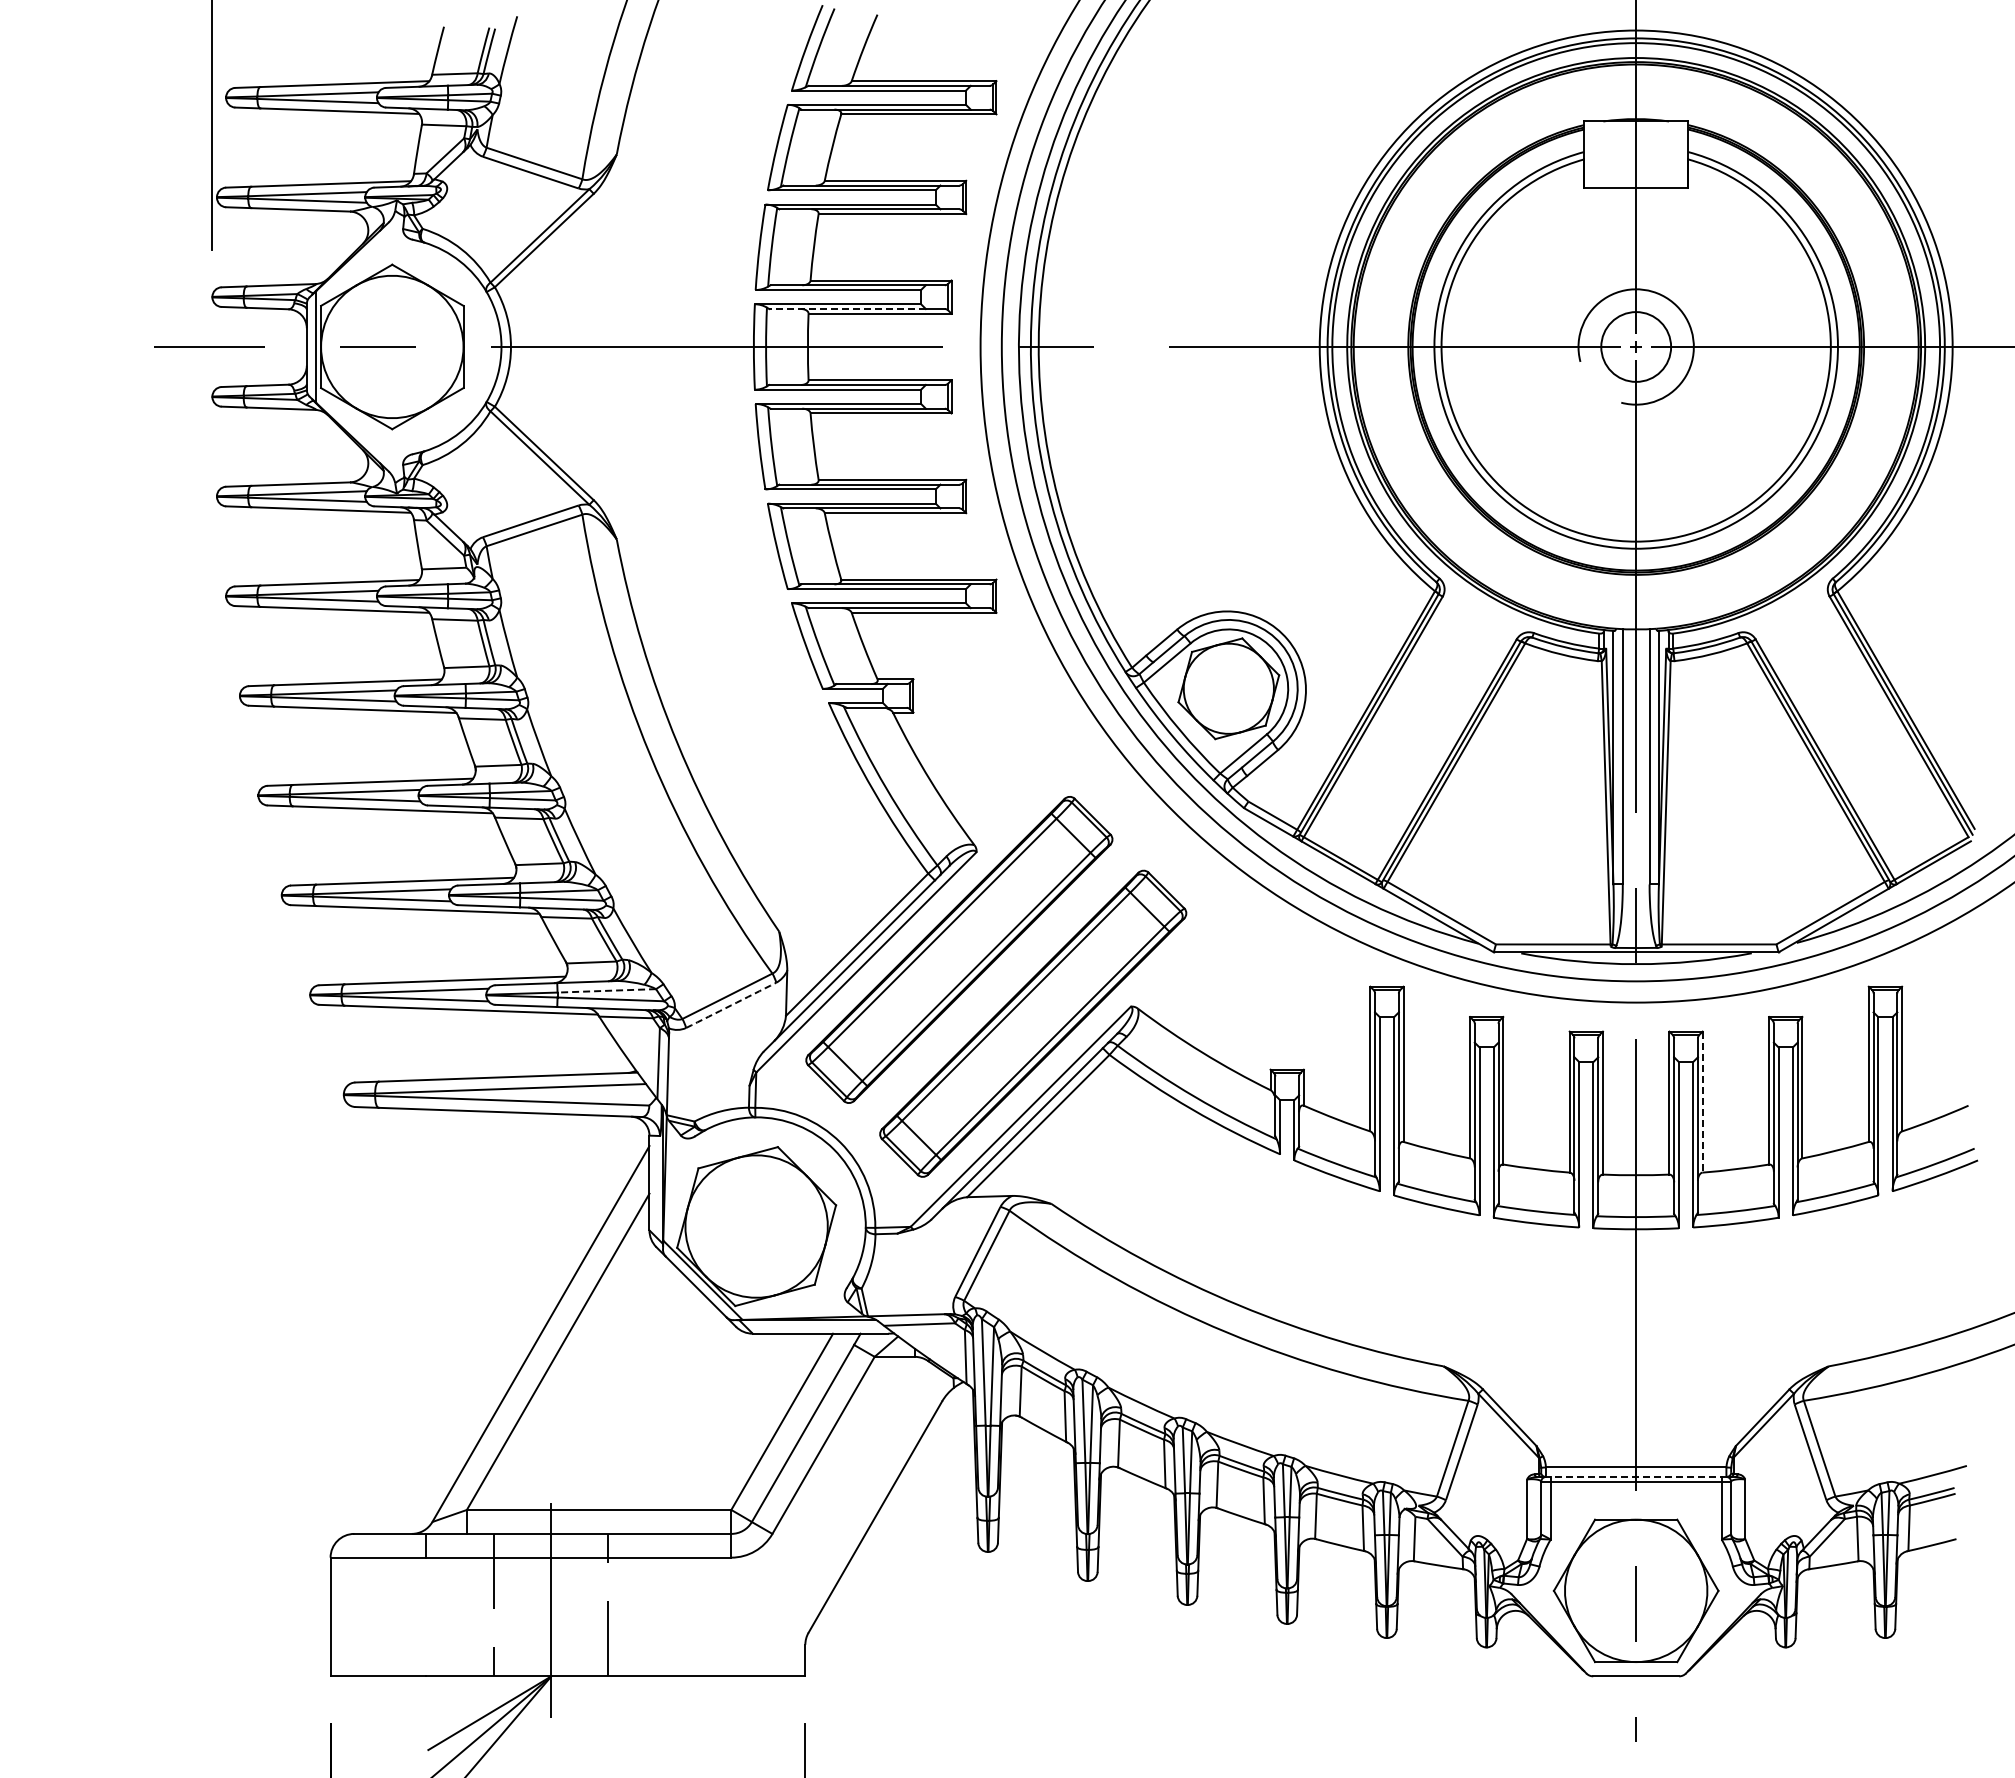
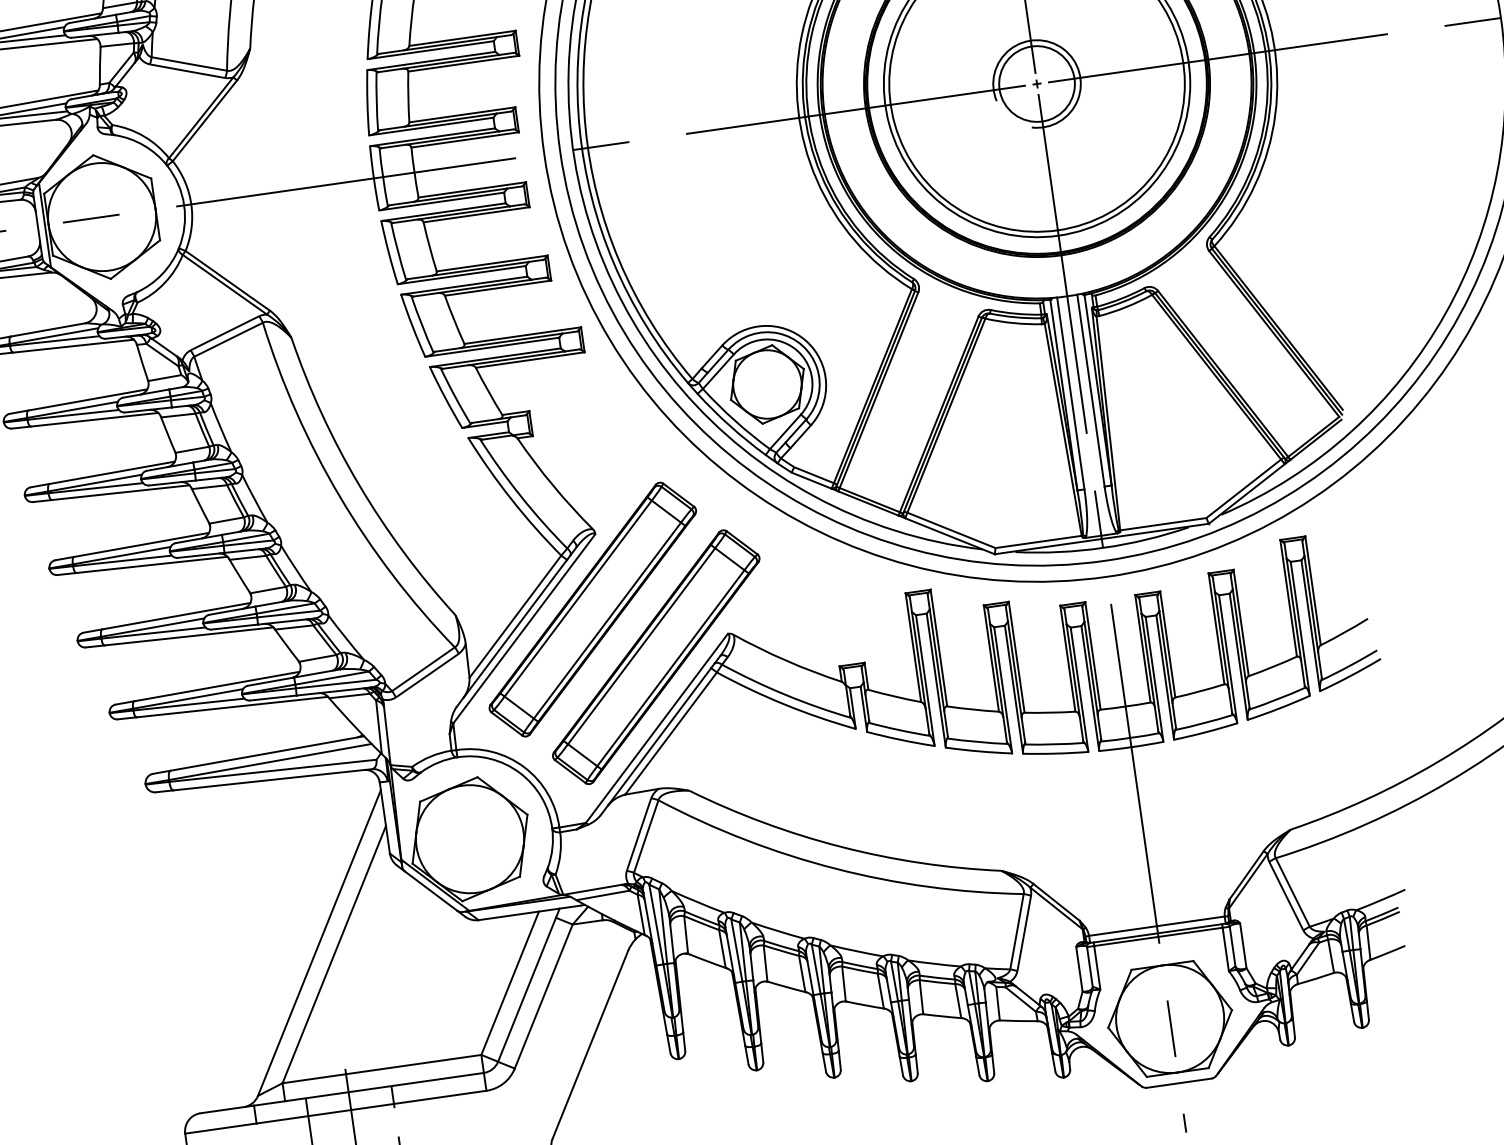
line: (847, 309) -> (440, 140), dashed -> solid
circle: (1636, 346) -> (1037, 83), size x1.43
line: (606, 990) -> (331, 677), dashed -> solid
arc: (731, 1005) -> (427, 675), dashed -> solid
line: (1702, 1102) -> (1167, 644), dashed -> solid
line: (1636, 1476) -> (1158, 932), dashed -> solid

